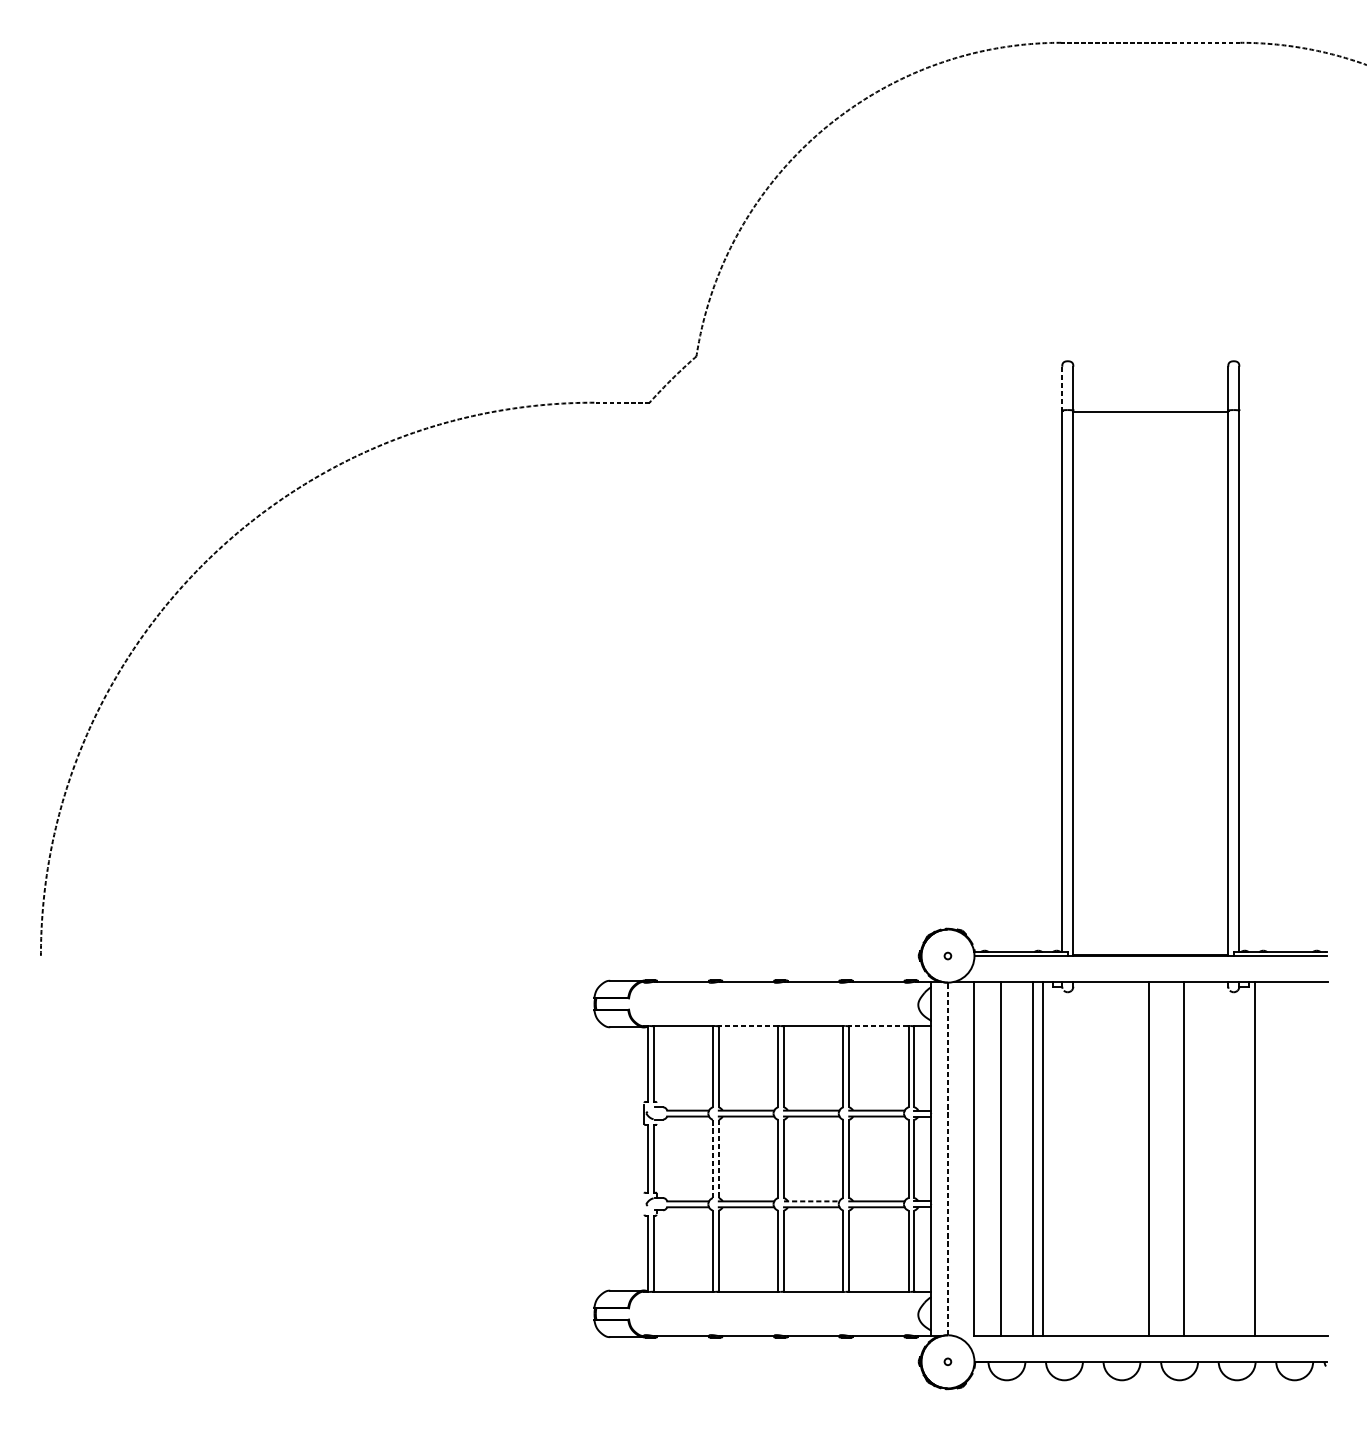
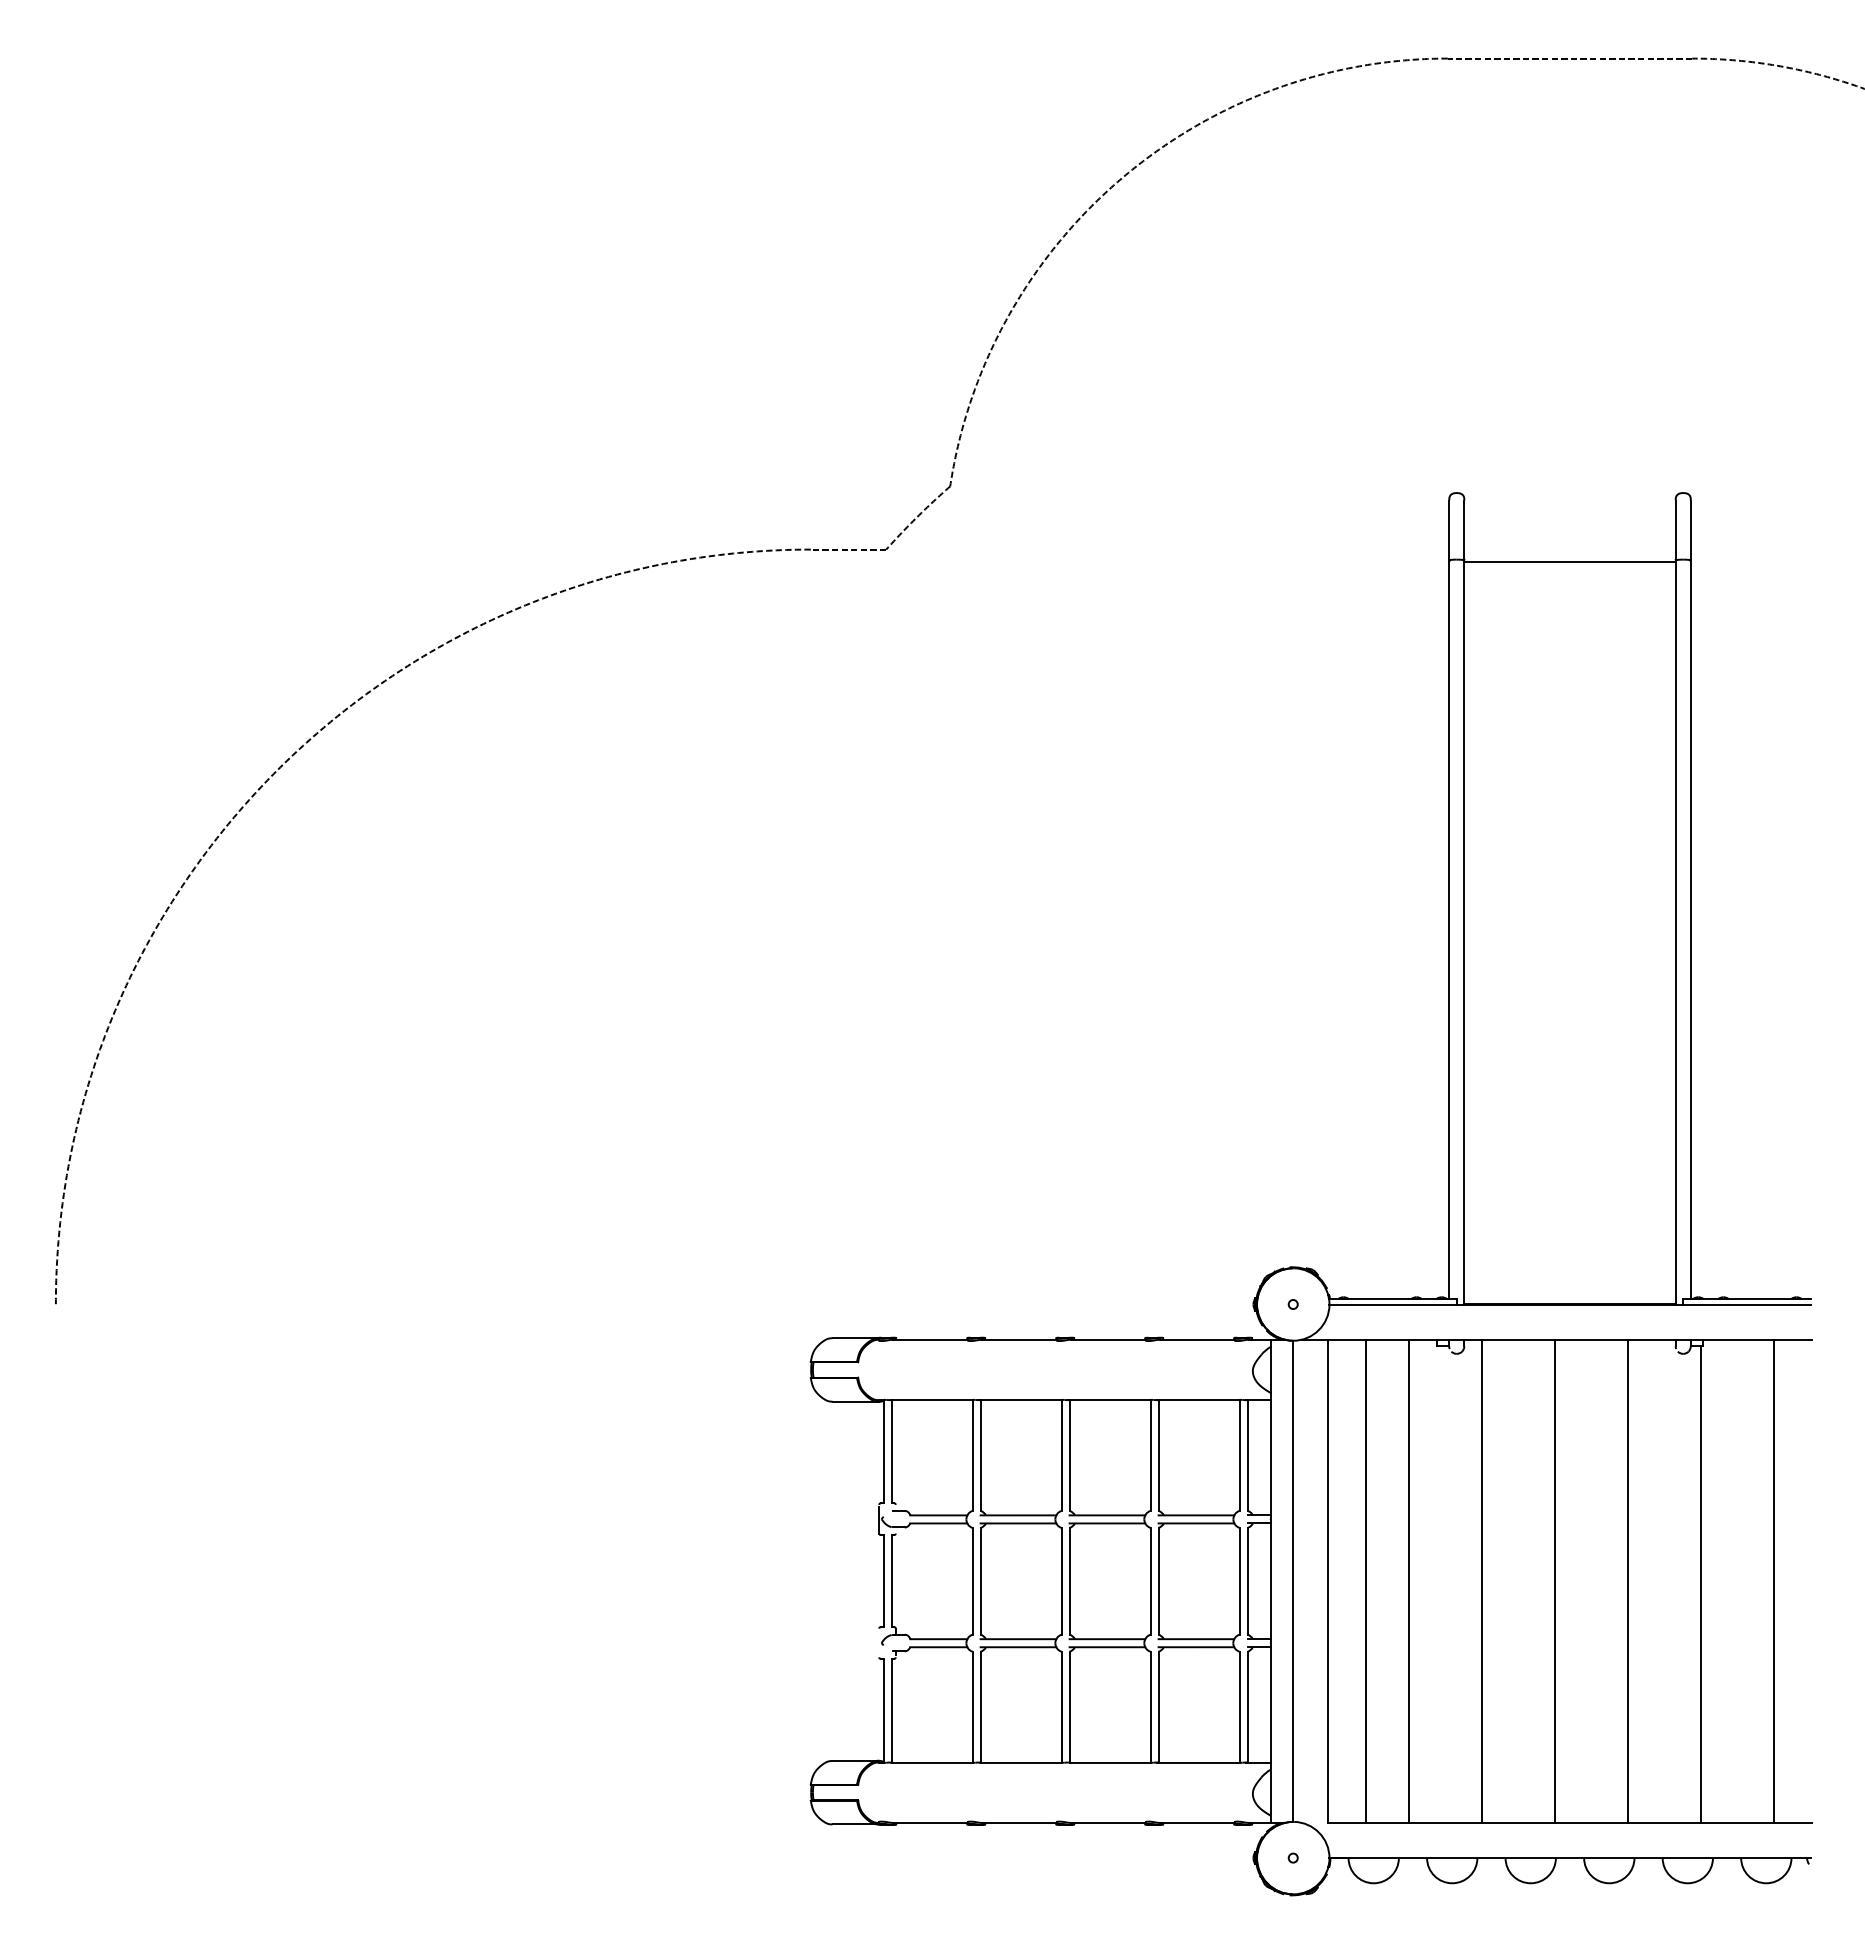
line: (1062, 388) -> (1449, 530), dashed -> solid
line: (748, 1026) -> (1020, 1400), dashed -> solid
line: (877, 1026) -> (1197, 1400), dashed -> solid
line: (712, 1158) -> (972, 1580), dashed -> solid
line: (1042, 1158) -> (1481, 1580), moved
line: (1148, 1158) -> (1627, 1580), moved
line: (1183, 1158) -> (1554, 1580), moved
line: (1255, 1158) -> (1773, 1580), moved
line: (718, 1159) -> (980, 1581), dashed -> solid
line: (948, 1159) -> (1293, 1581), dashed -> solid
line: (1246, 1161) -> (1700, 1584), added
line: (811, 1201) -> (1107, 1639), dashed -> solid

